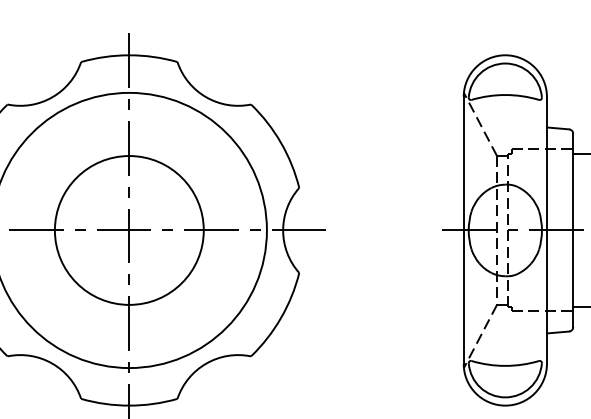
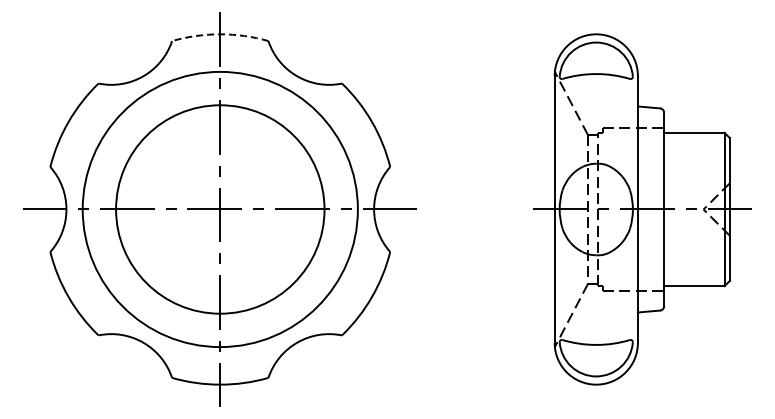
arc: (129, 55) -> (220, 34), solid -> dashed
circle: (128, 230) -> (219, 209), size x1.4

